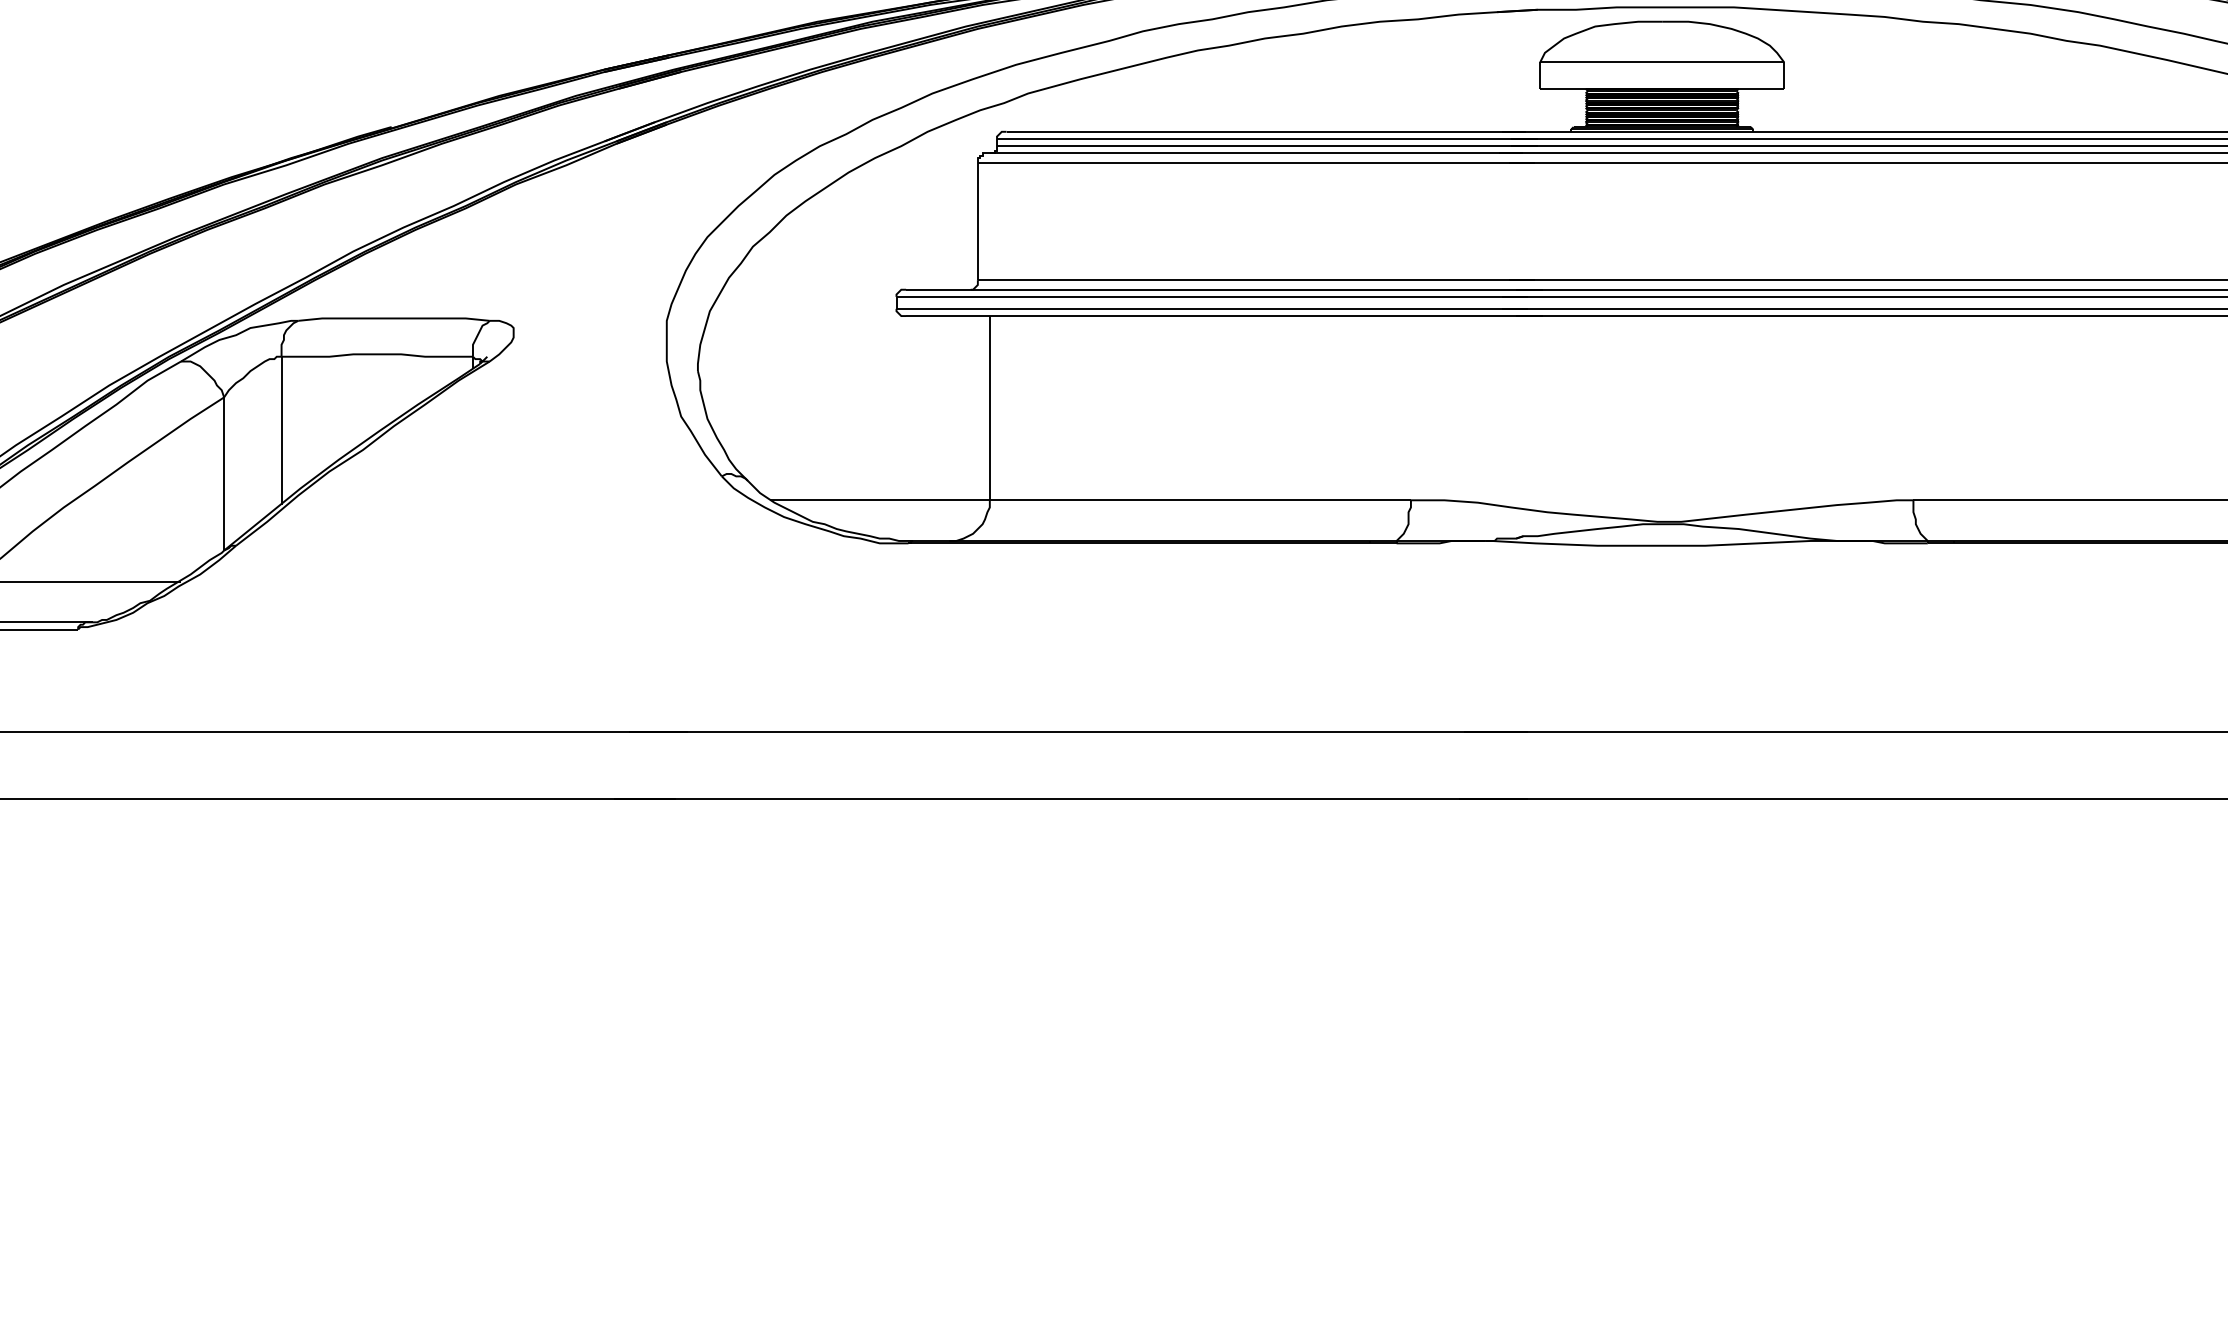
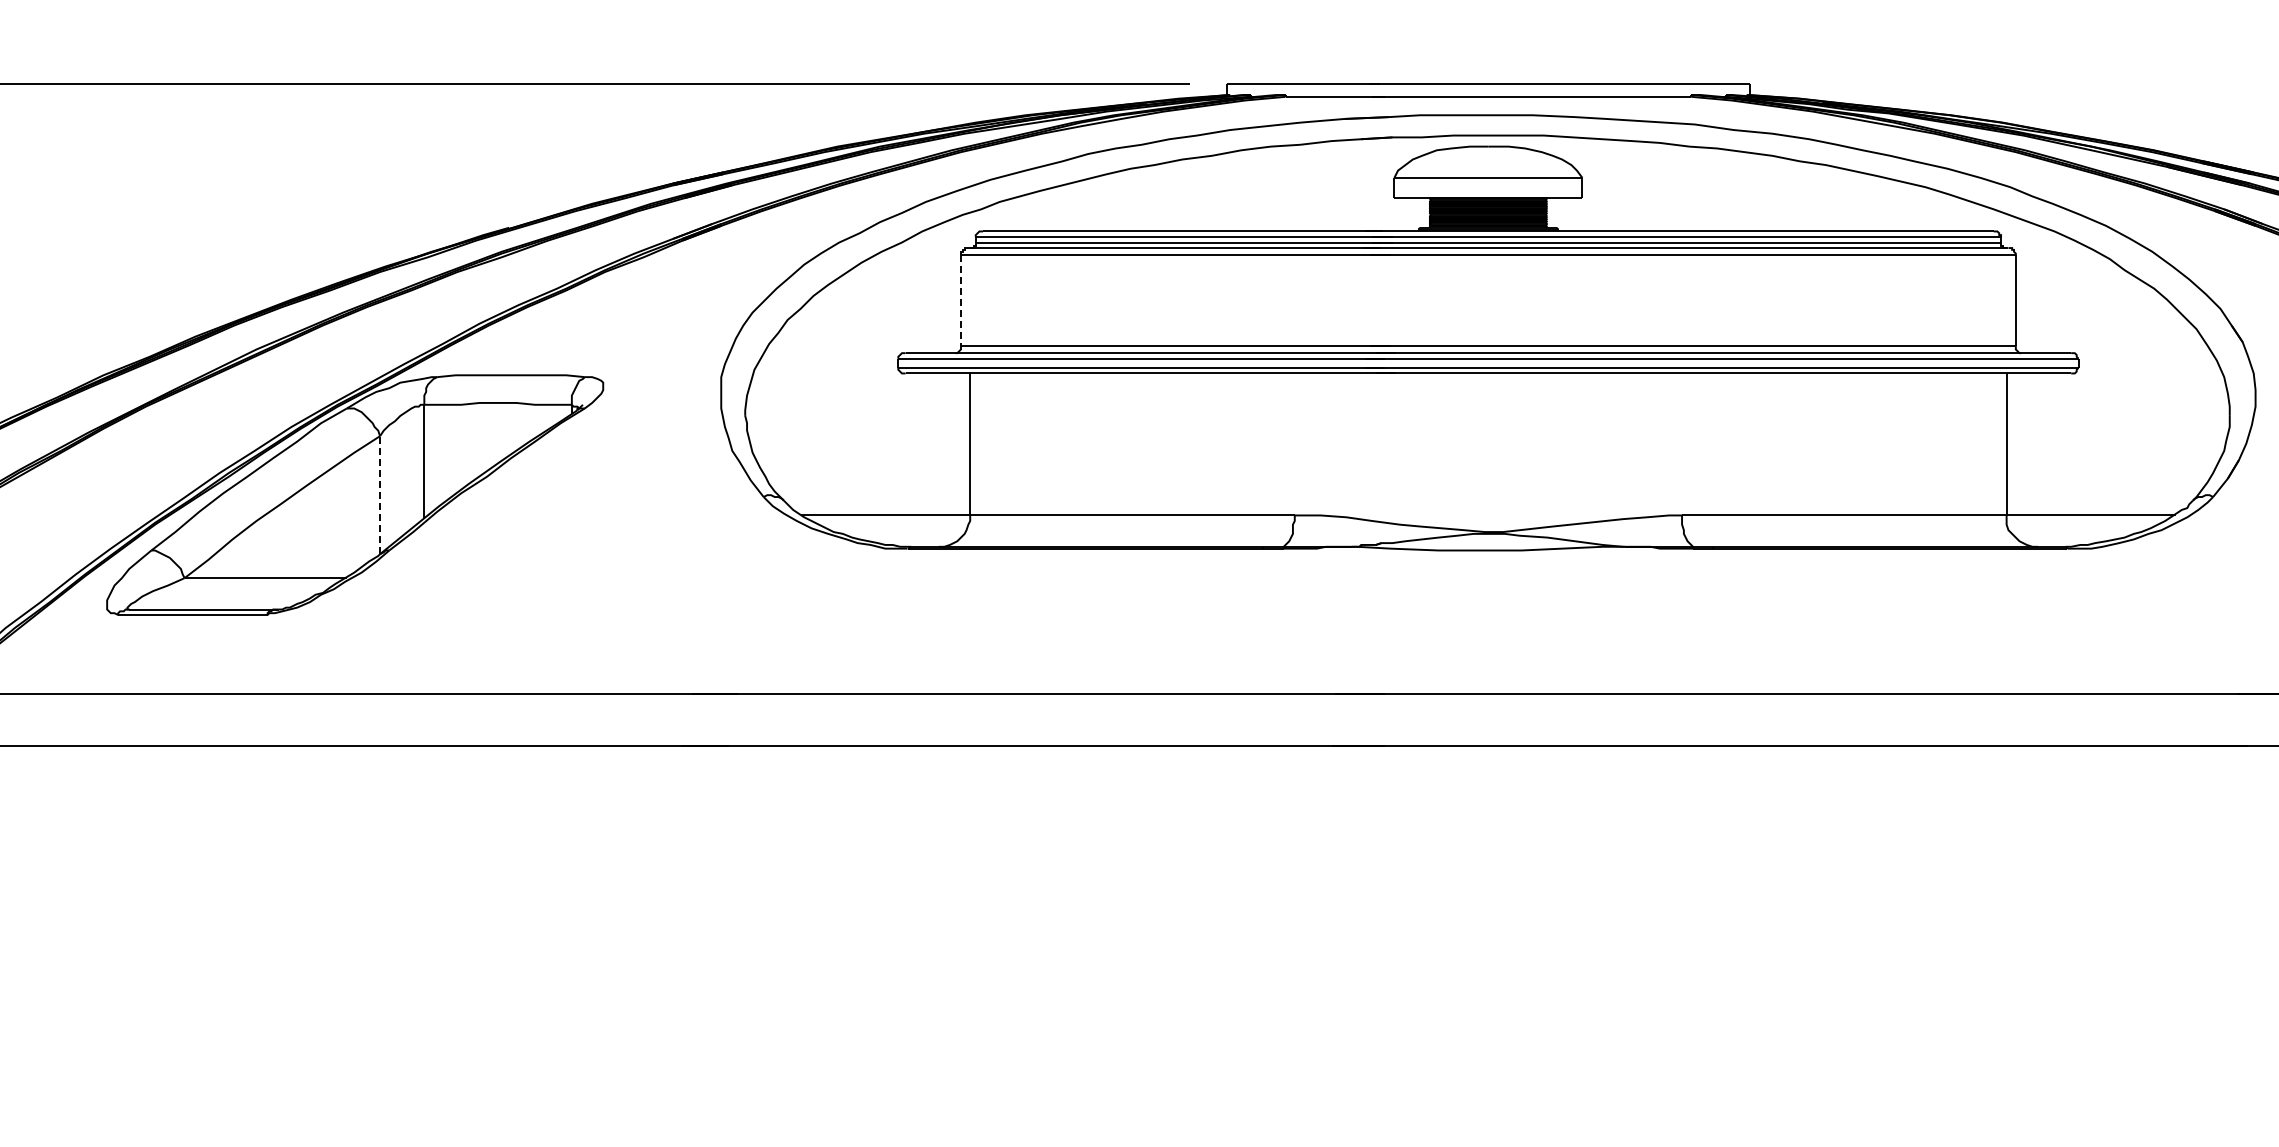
line: (977, 222) -> (960, 301), solid -> dashed
line: (224, 473) -> (380, 494), solid -> dashed

